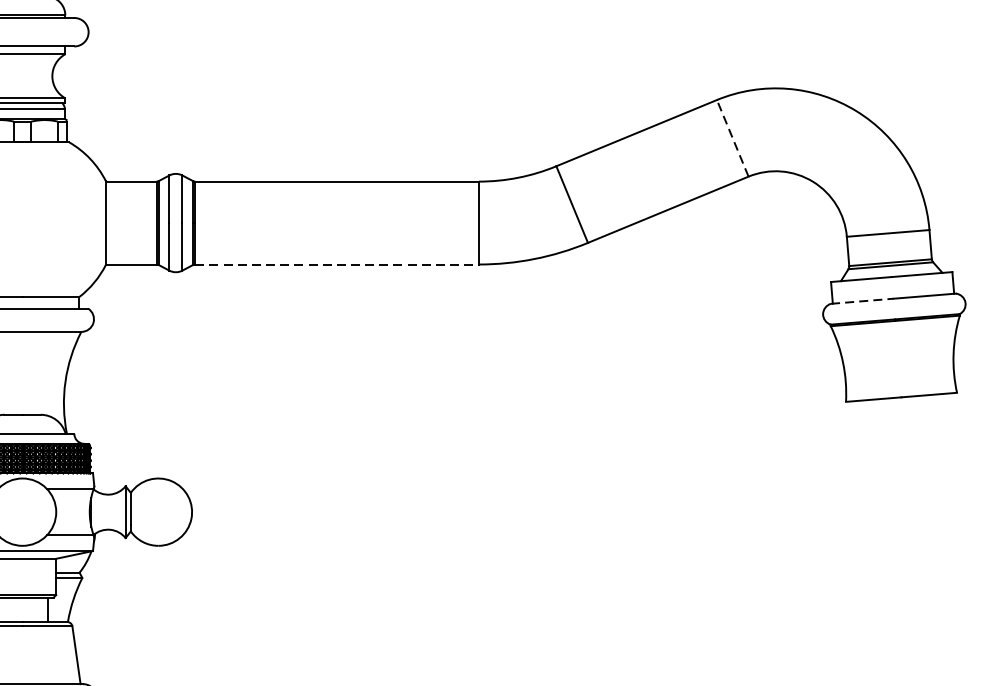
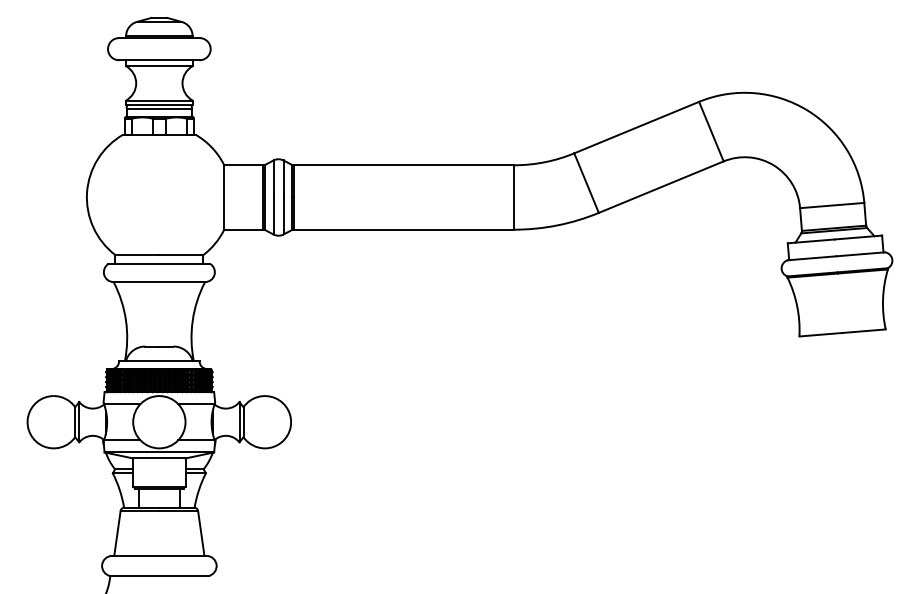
line: (732, 138) -> (711, 131), dashed -> solid
line: (337, 264) -> (404, 229), dashed -> solid
line: (862, 301) -> (812, 258), dashed -> solid

